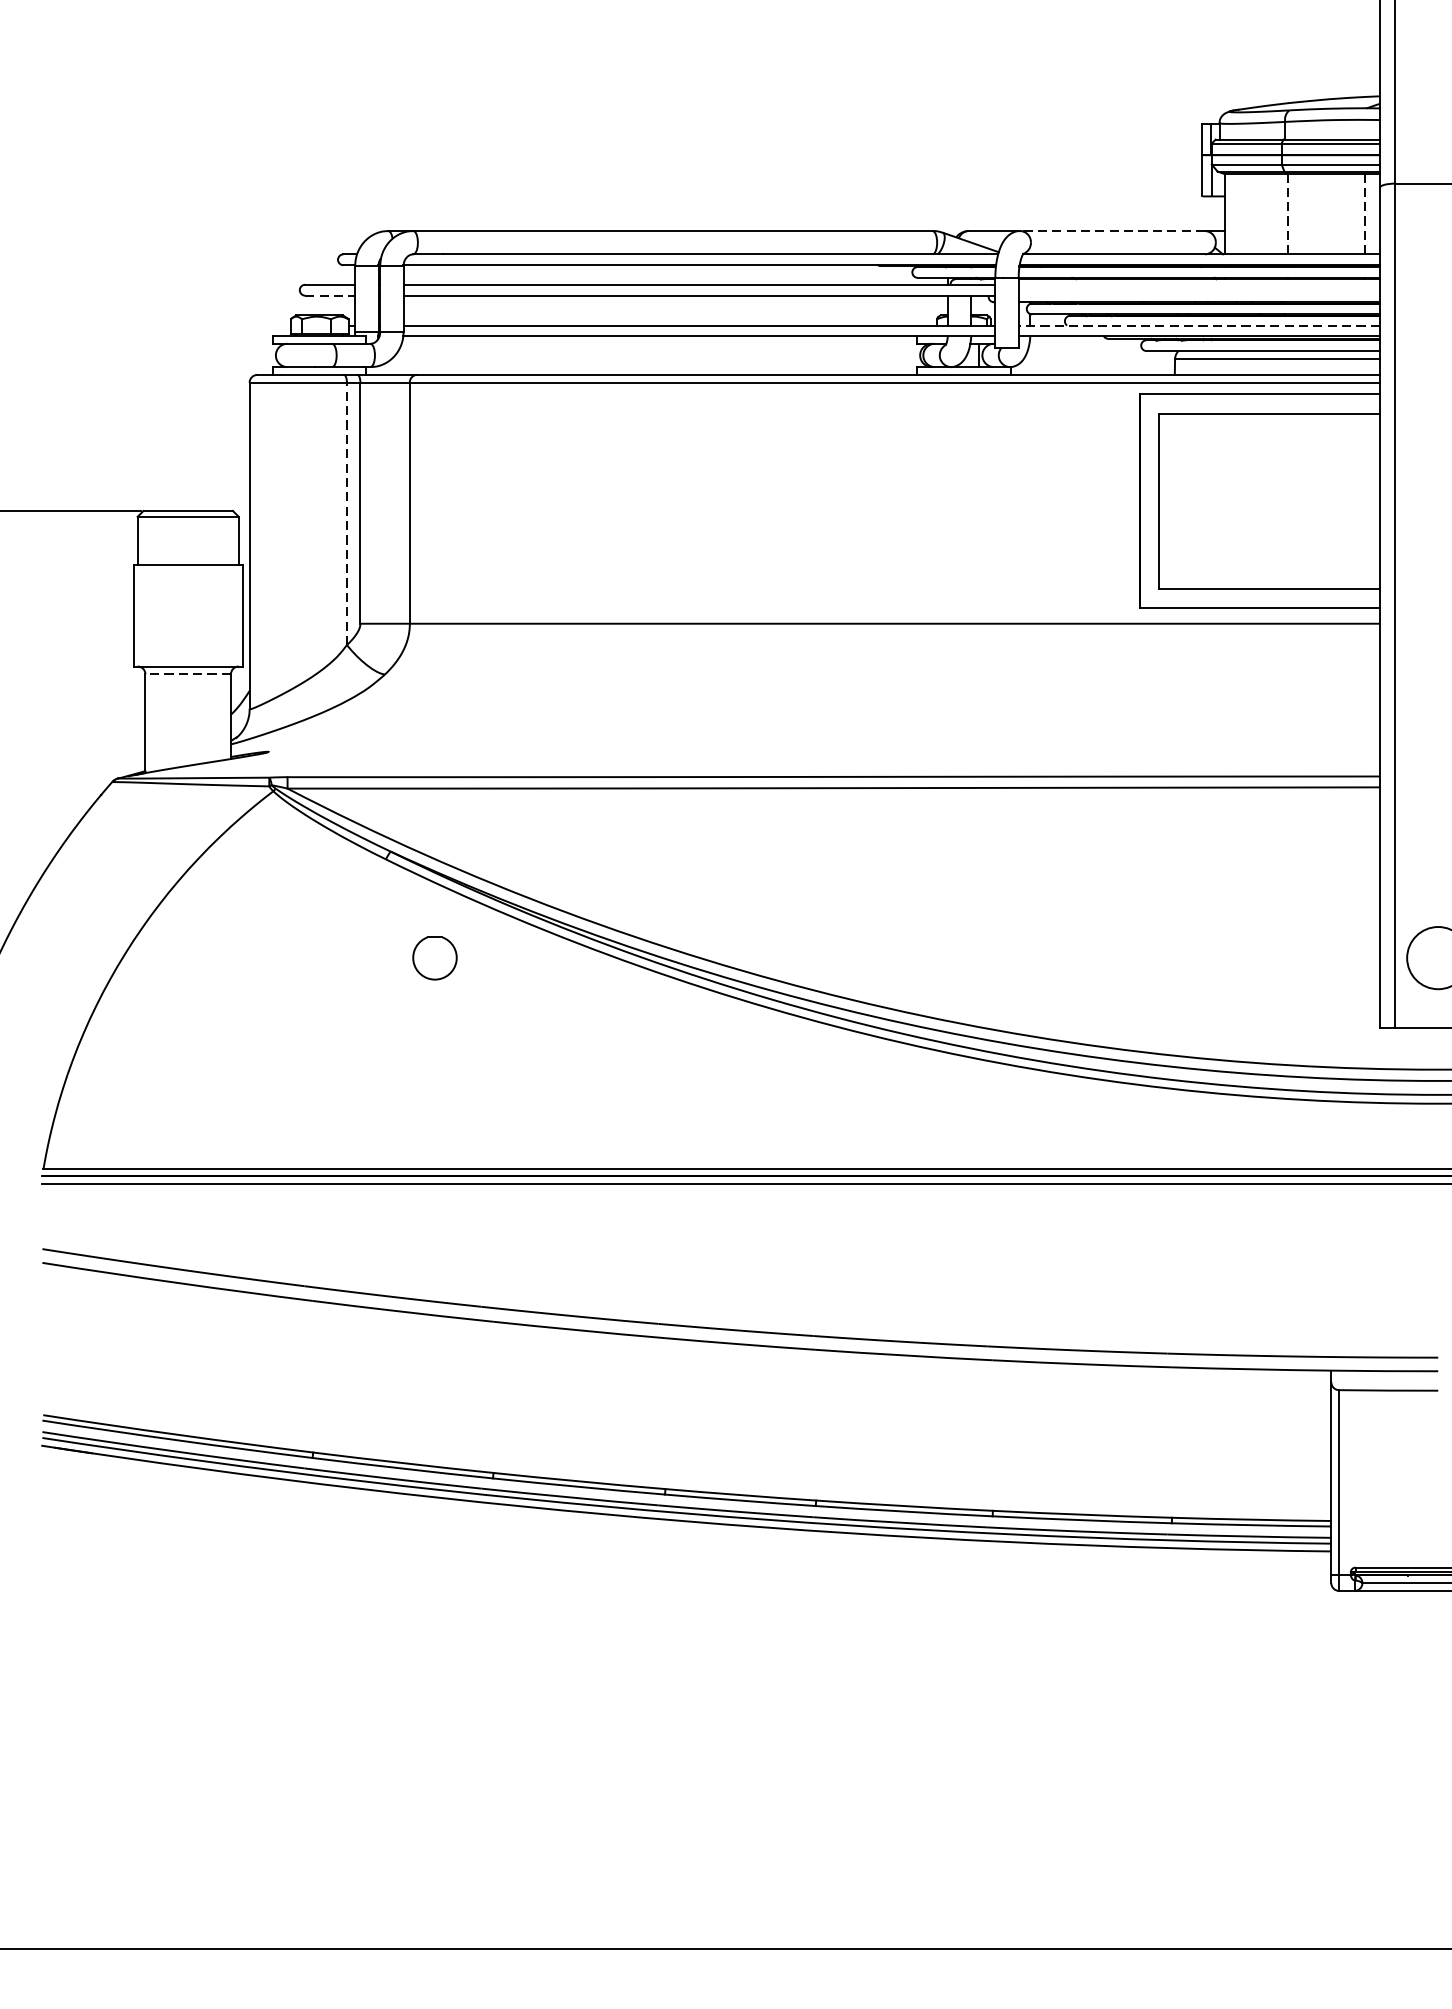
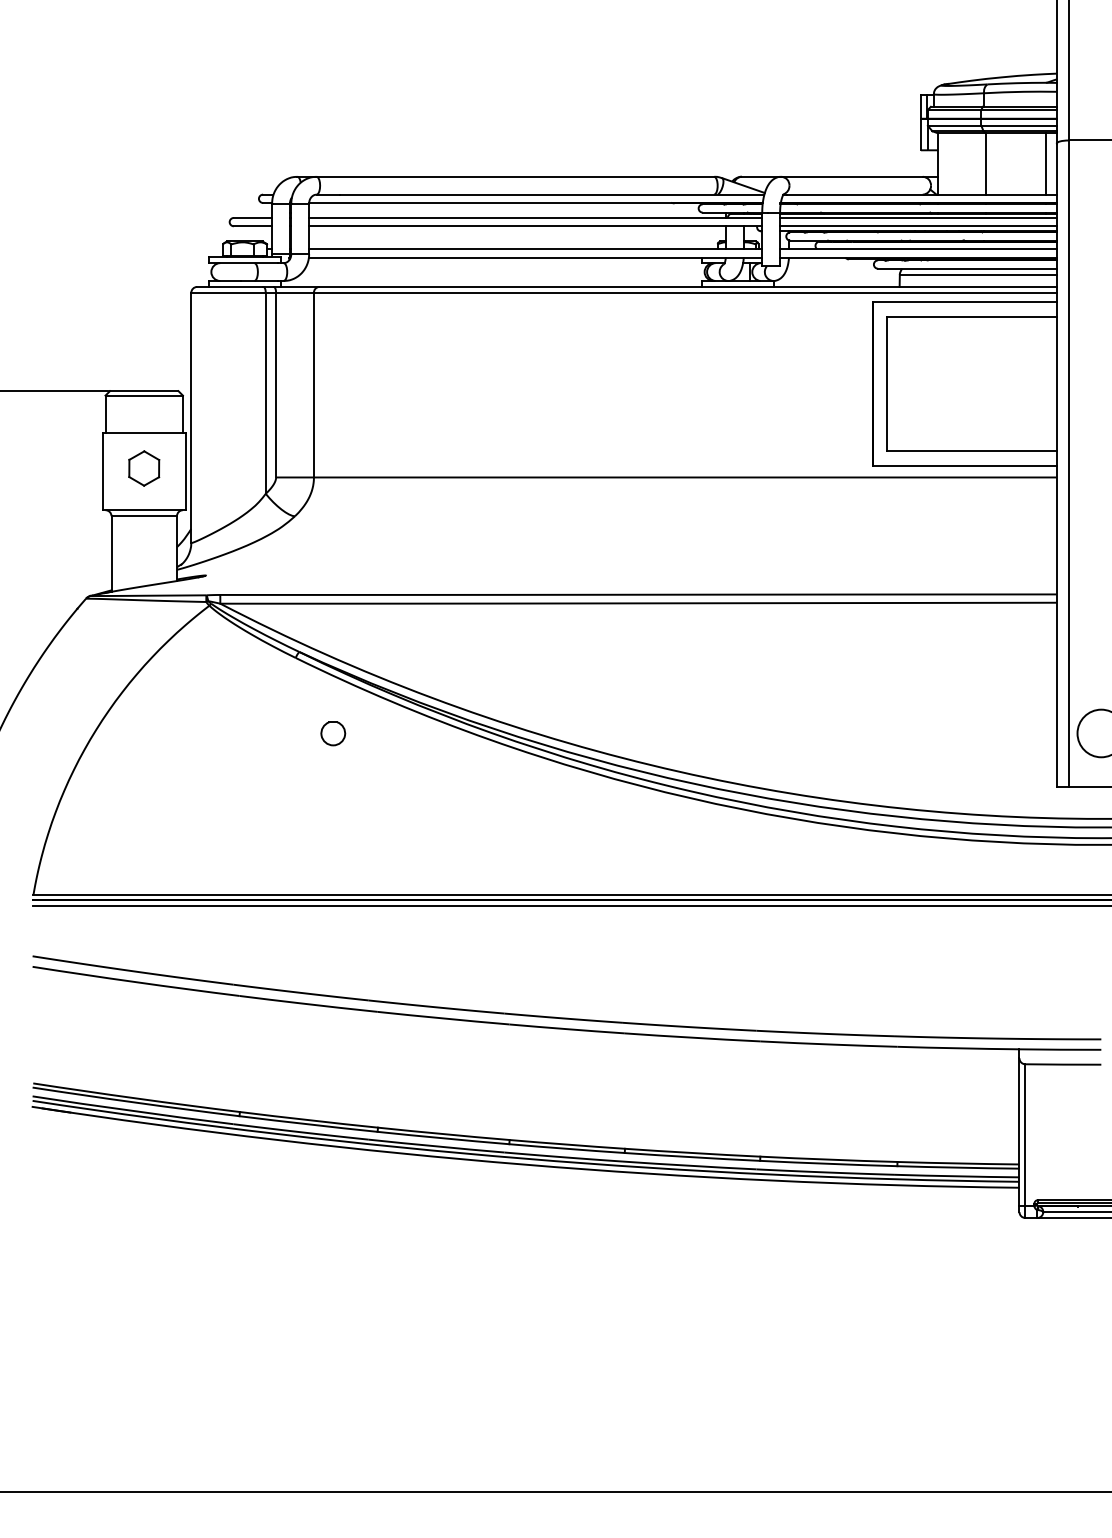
line: (1288, 214) -> (986, 164), dashed -> solid
line: (1365, 214) -> (1045, 164), dashed -> solid
line: (1111, 230) -> (851, 176), dashed -> solid
line: (1199, 284) -> (918, 217), added
line: (330, 295) -> (253, 226), dashed -> solid
line: (1199, 295) -> (918, 226), added
line: (1198, 325) -> (917, 249), dashed -> solid
line: (346, 512) -> (265, 392), dashed -> solid
part: (188, 612) -> (144, 468), added
line: (188, 674) -> (144, 516), dashed -> solid
part: (435, 958) -> (333, 733), size x0.71

